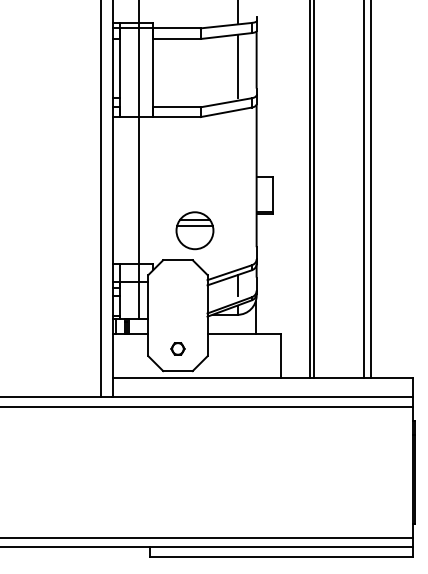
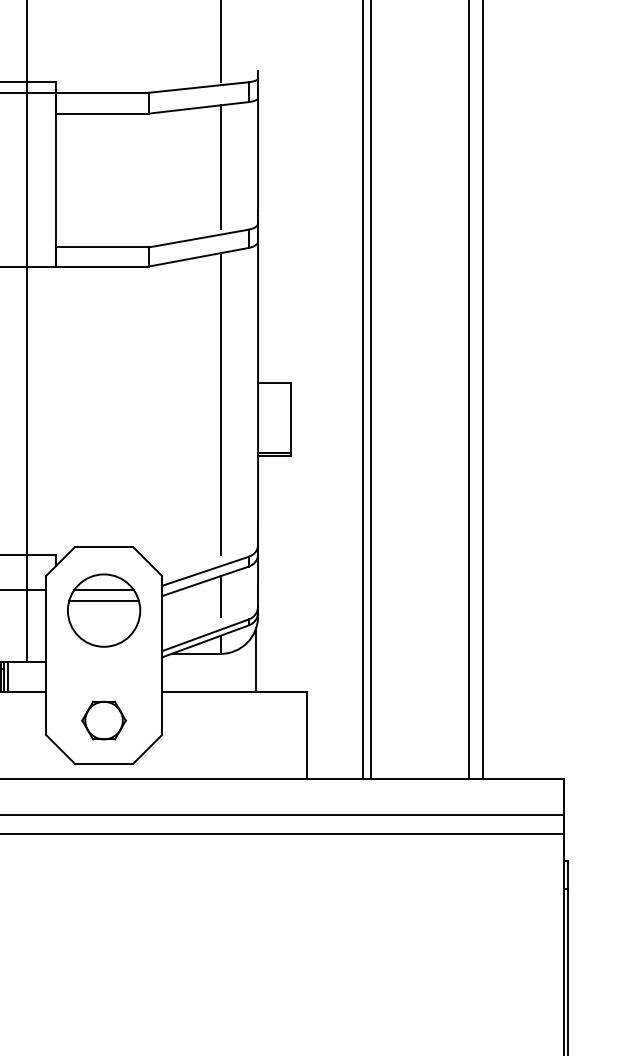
line: (237, 187) -> (220, 404), added
part: (194, 230) -> (103, 610), moved
part: (177, 348) -> (103, 719), size x1.67

